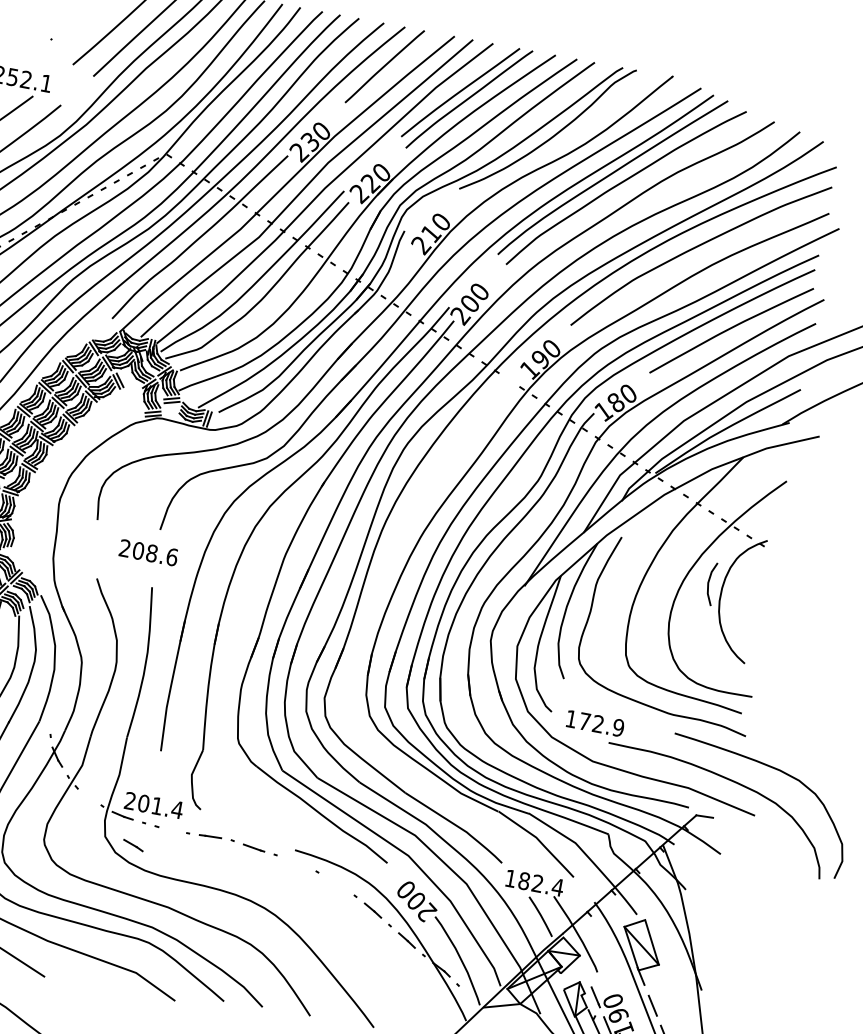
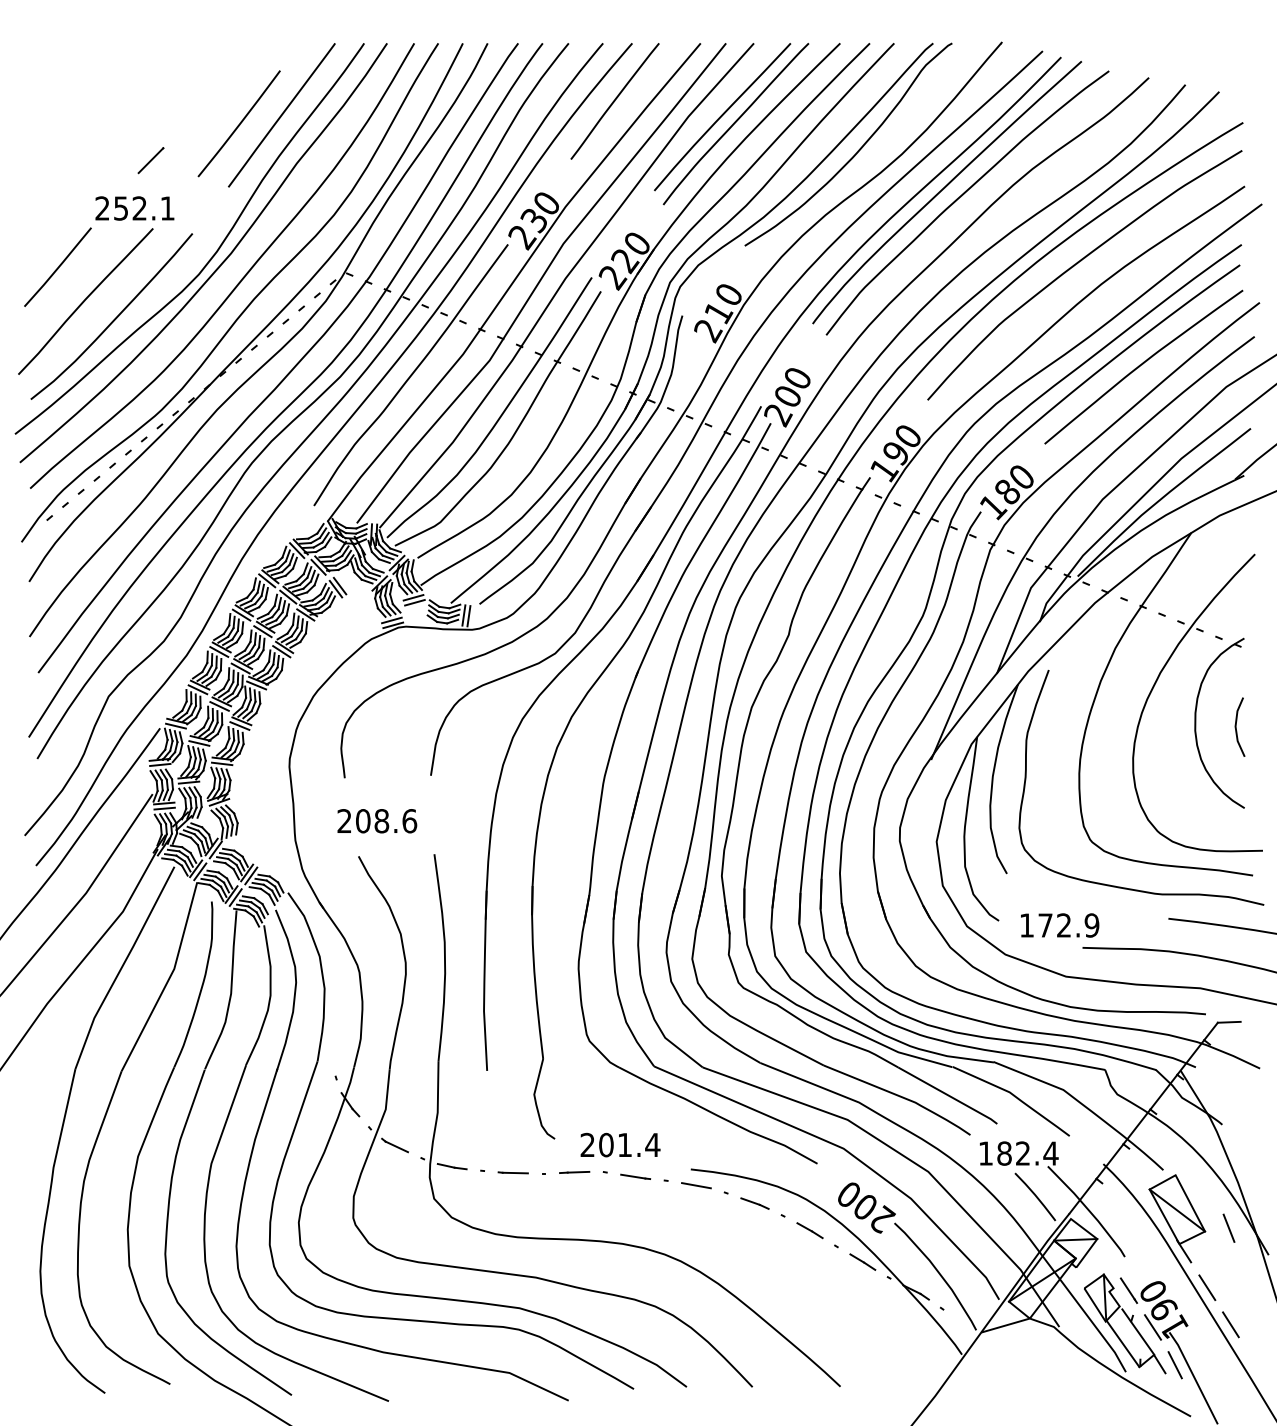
line: (40, 46) -> (150, 160), added
text: (148, 553) -> (377, 821), moved
part: (381, 577) -> (737, 783), added
line: (708, 582) -> (1236, 726), moved
line: (85, 793) -> (396, 1146), added
text: (154, 805) -> (620, 1144), moved
line: (166, 828) -> (514, 1172), added
line: (133, 845) -> (754, 1203), moved
line: (296, 862) -> (696, 1185), added
line: (676, 965) -> (1228, 1227), added

